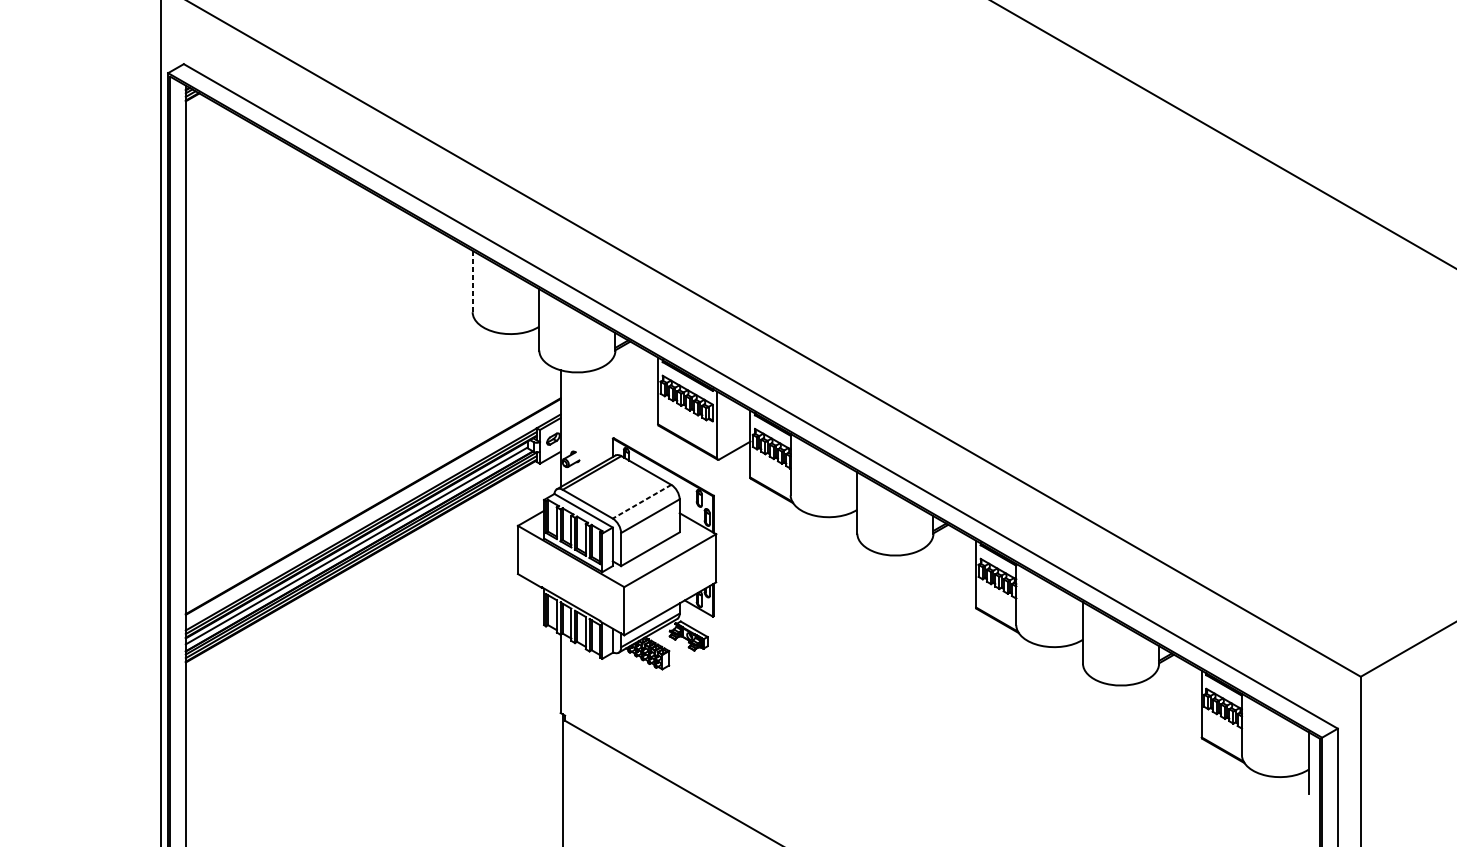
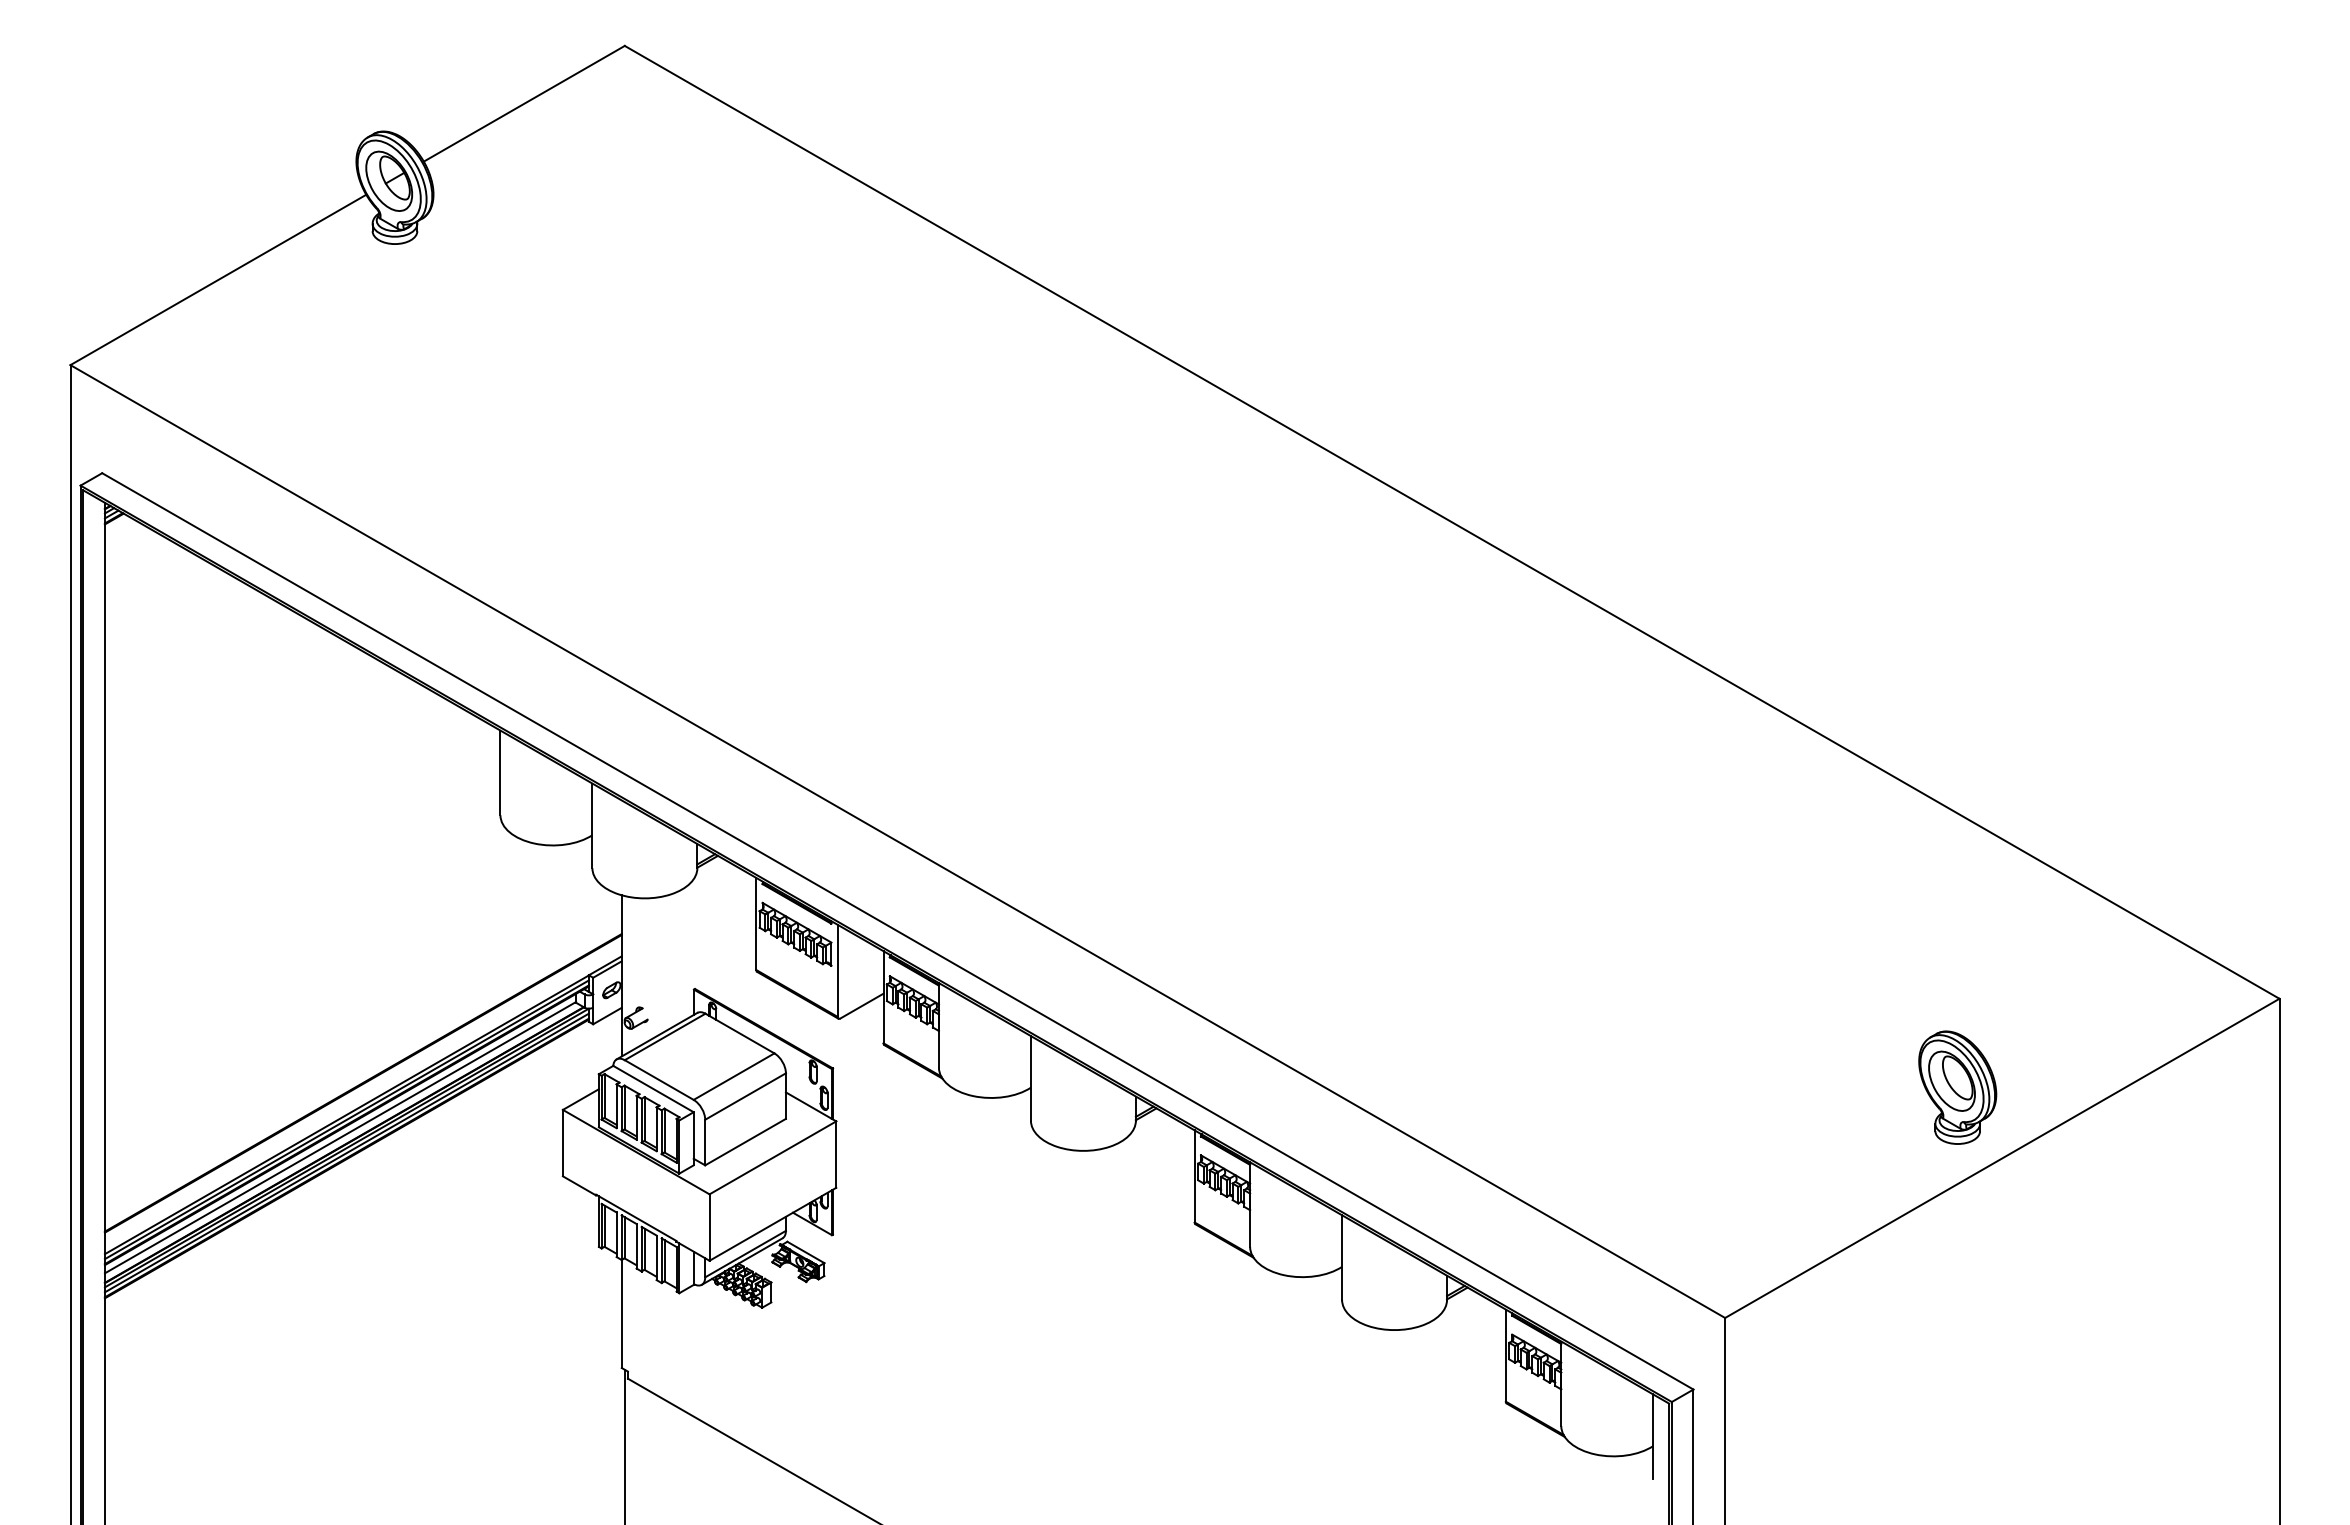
line: (472, 281) -> (500, 773), dashed -> solid
line: (642, 501) -> (734, 1076), dashed -> solid

